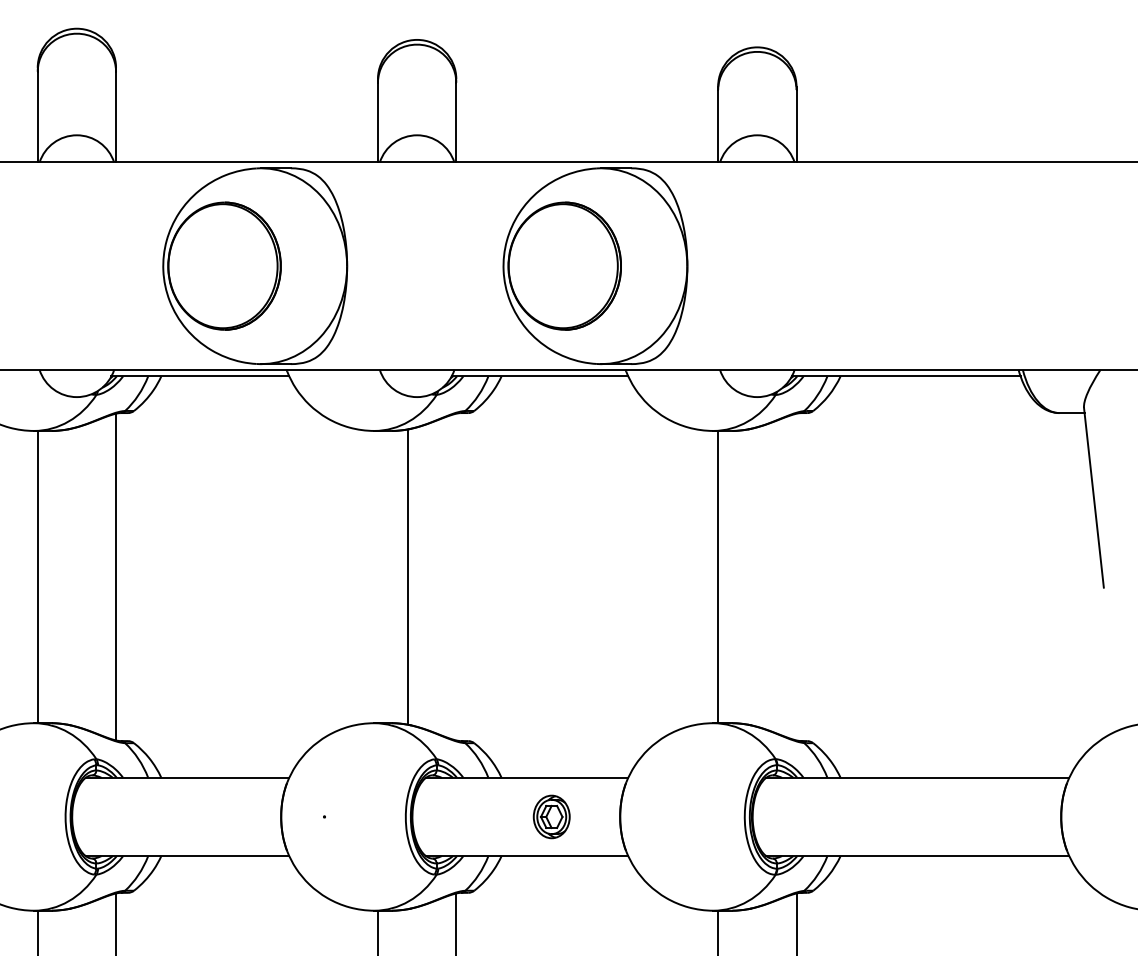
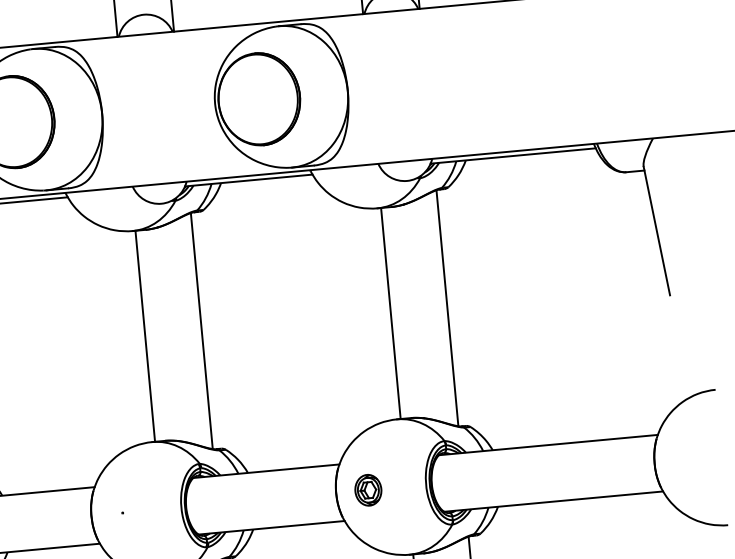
line: (407, 576) -> (144, 335), moved
line: (456, 576) -> (201, 330), added
line: (796, 576) -> (447, 307), added
part: (551, 816) -> (368, 489), moved

